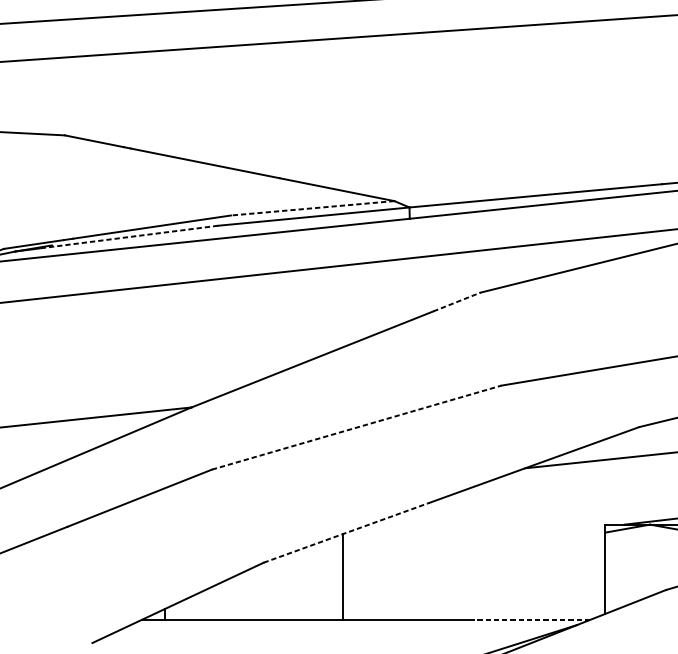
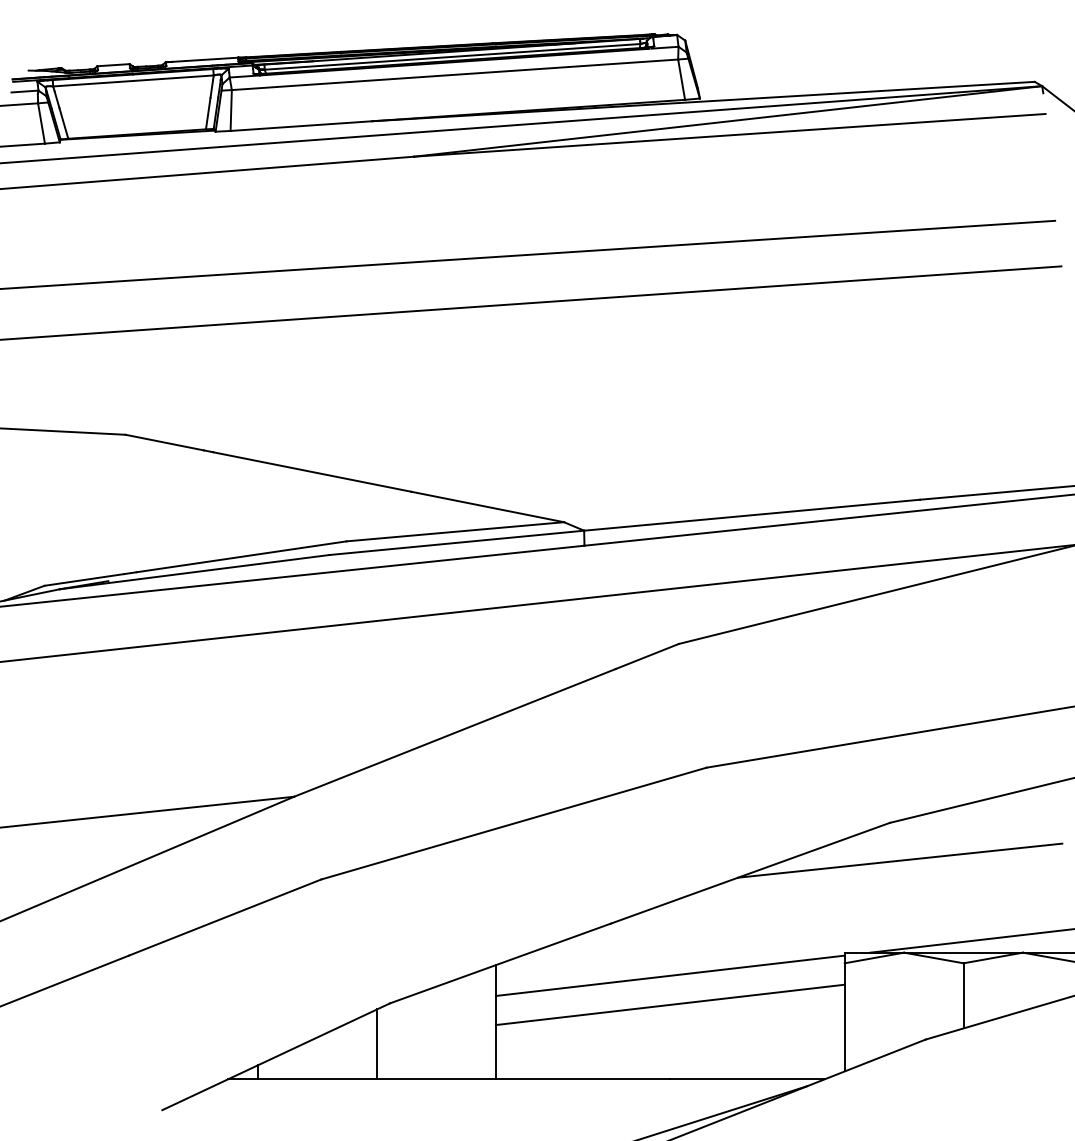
line: (312, 208) -> (454, 531), dashed -> solid
line: (128, 237) -> (210, 570), dashed -> solid
line: (457, 302) -> (647, 656), dashed -> solid
line: (356, 427) -> (513, 823), dashed -> solid
line: (346, 532) -> (500, 963), dashed -> solid
line: (474, 541) -> (670, 975), added
line: (474, 563) -> (670, 1004), added
line: (254, 593) -> (377, 1044), added
line: (532, 619) -> (747, 1079), dashed -> solid

